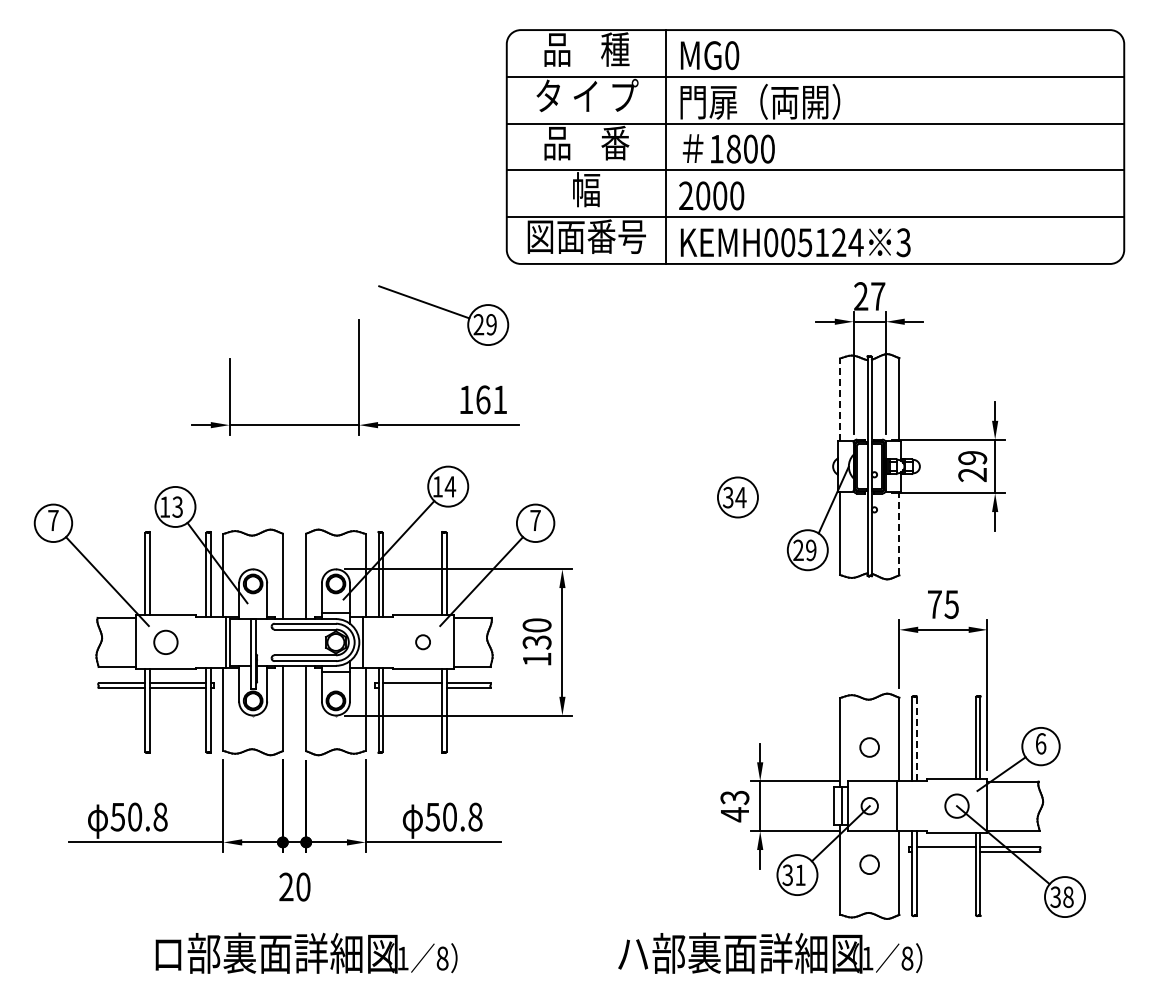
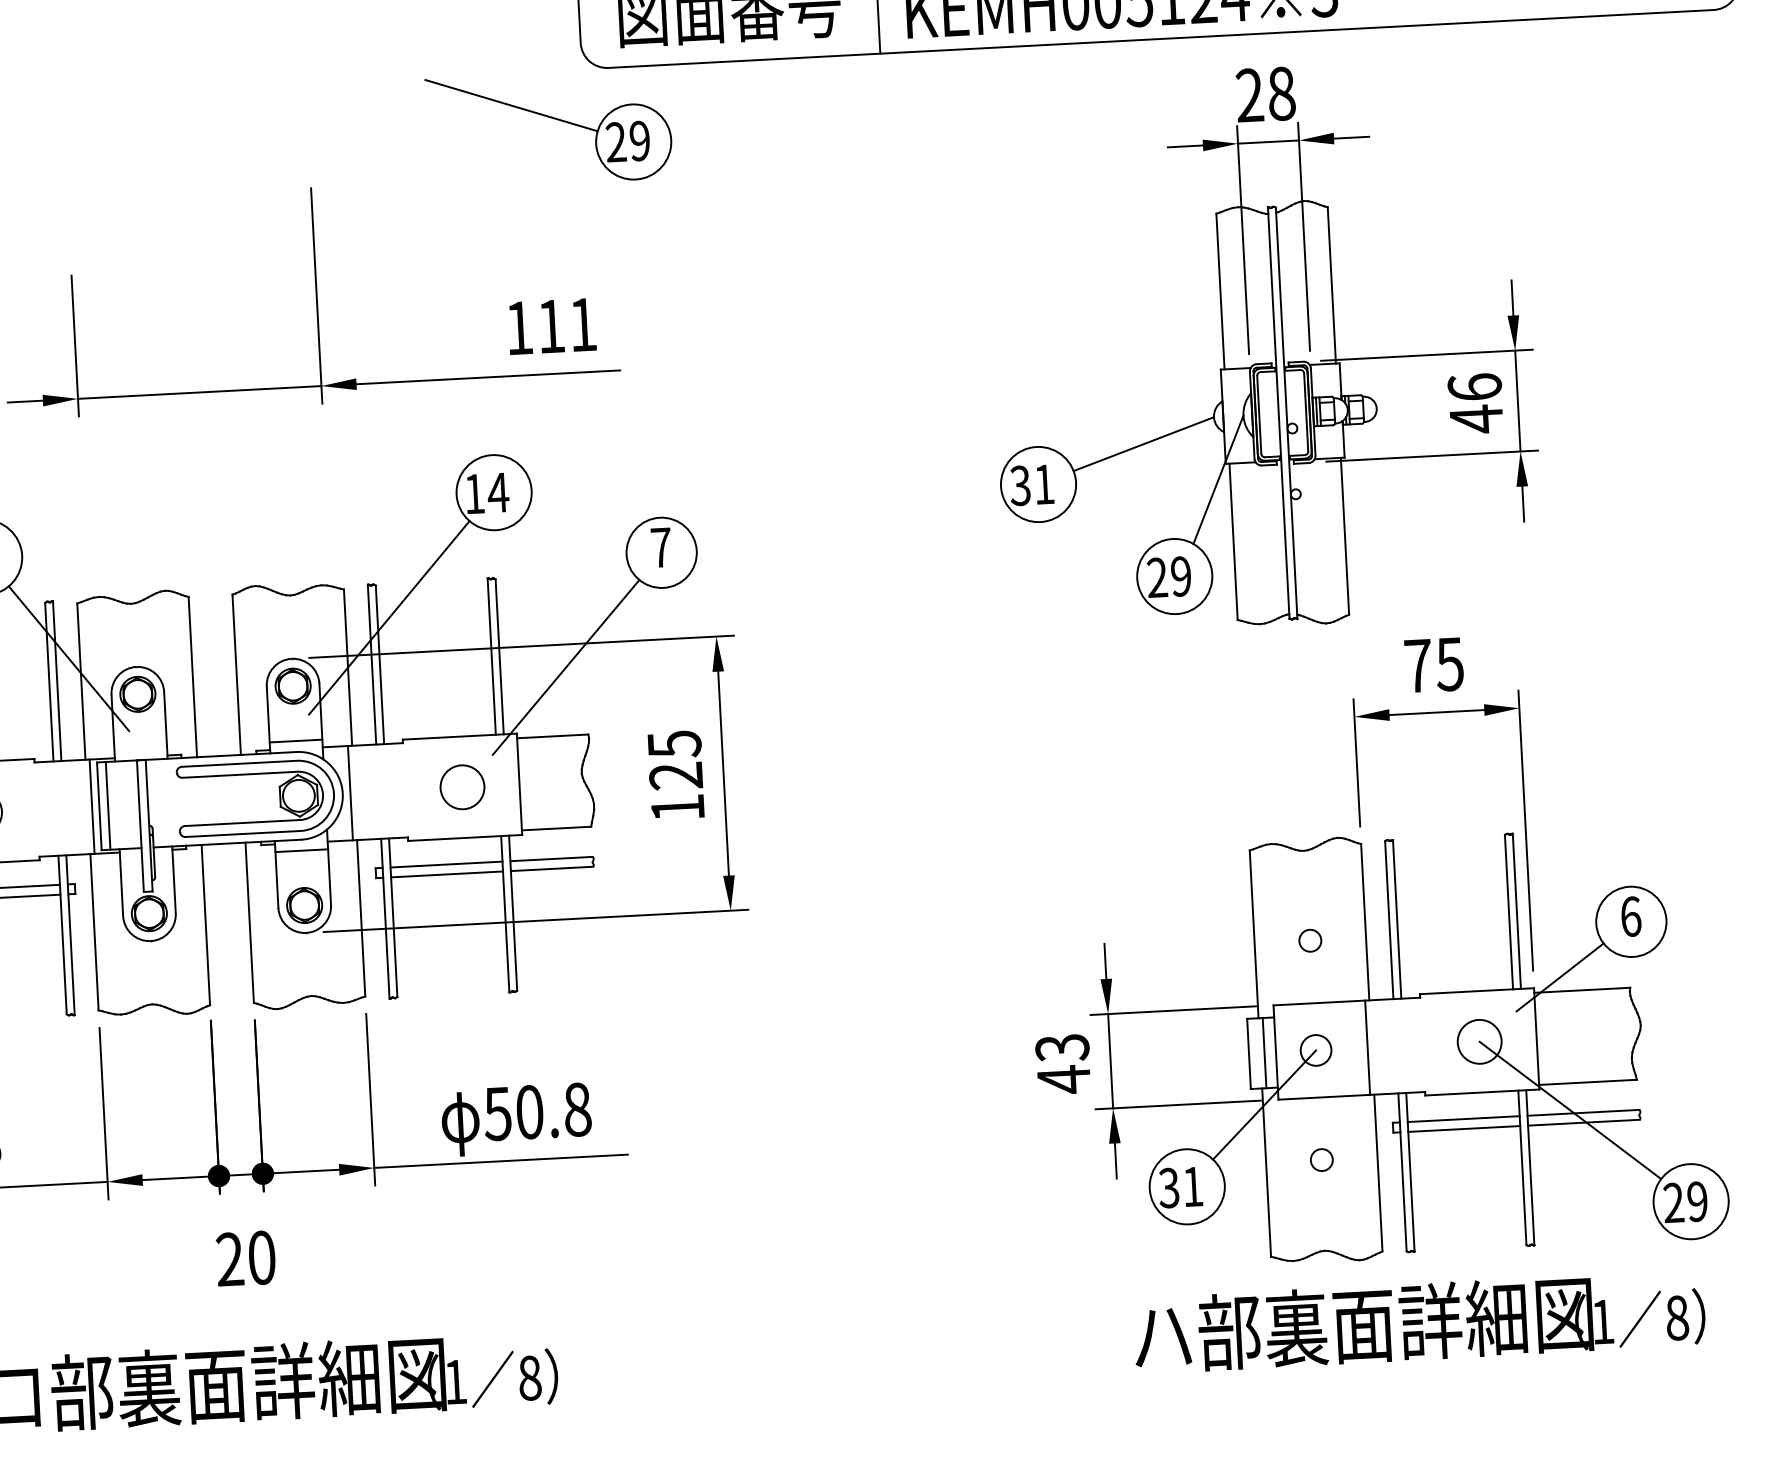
text: (878, 296) -> (1282, 93), 27 -> 28
part: (443, 315) -> (548, 128), moved
text: (483, 399) -> (551, 325), 161 -> 111
line: (840, 399) -> (1221, 290), dashed -> solid
text: (972, 466) -> (1475, 403), 29 -> 46
line: (794, 478) -> (1142, 443), added
text: (740, 497) -> (1043, 484), 34 -> 31
line: (899, 533) -> (1345, 536), dashed -> solid
text: (536, 633) -> (674, 759), 130 -> 125
circle: (422, 641) -> (461, 785), size x1.67
line: (234, 642) -> (108, 805), added
line: (412, 688) -> (446, 874), added
line: (916, 738) -> (1397, 918), dashed -> solid
circle: (869, 747) -> (1309, 940), size x0.62
line: (946, 852) -> (1464, 1129), added
circle: (869, 864) -> (1321, 1159), size x0.62
text: (1061, 896) -> (1684, 1201), 38 -> 29
text: (770, 952) -> (1419, 1320), moved

